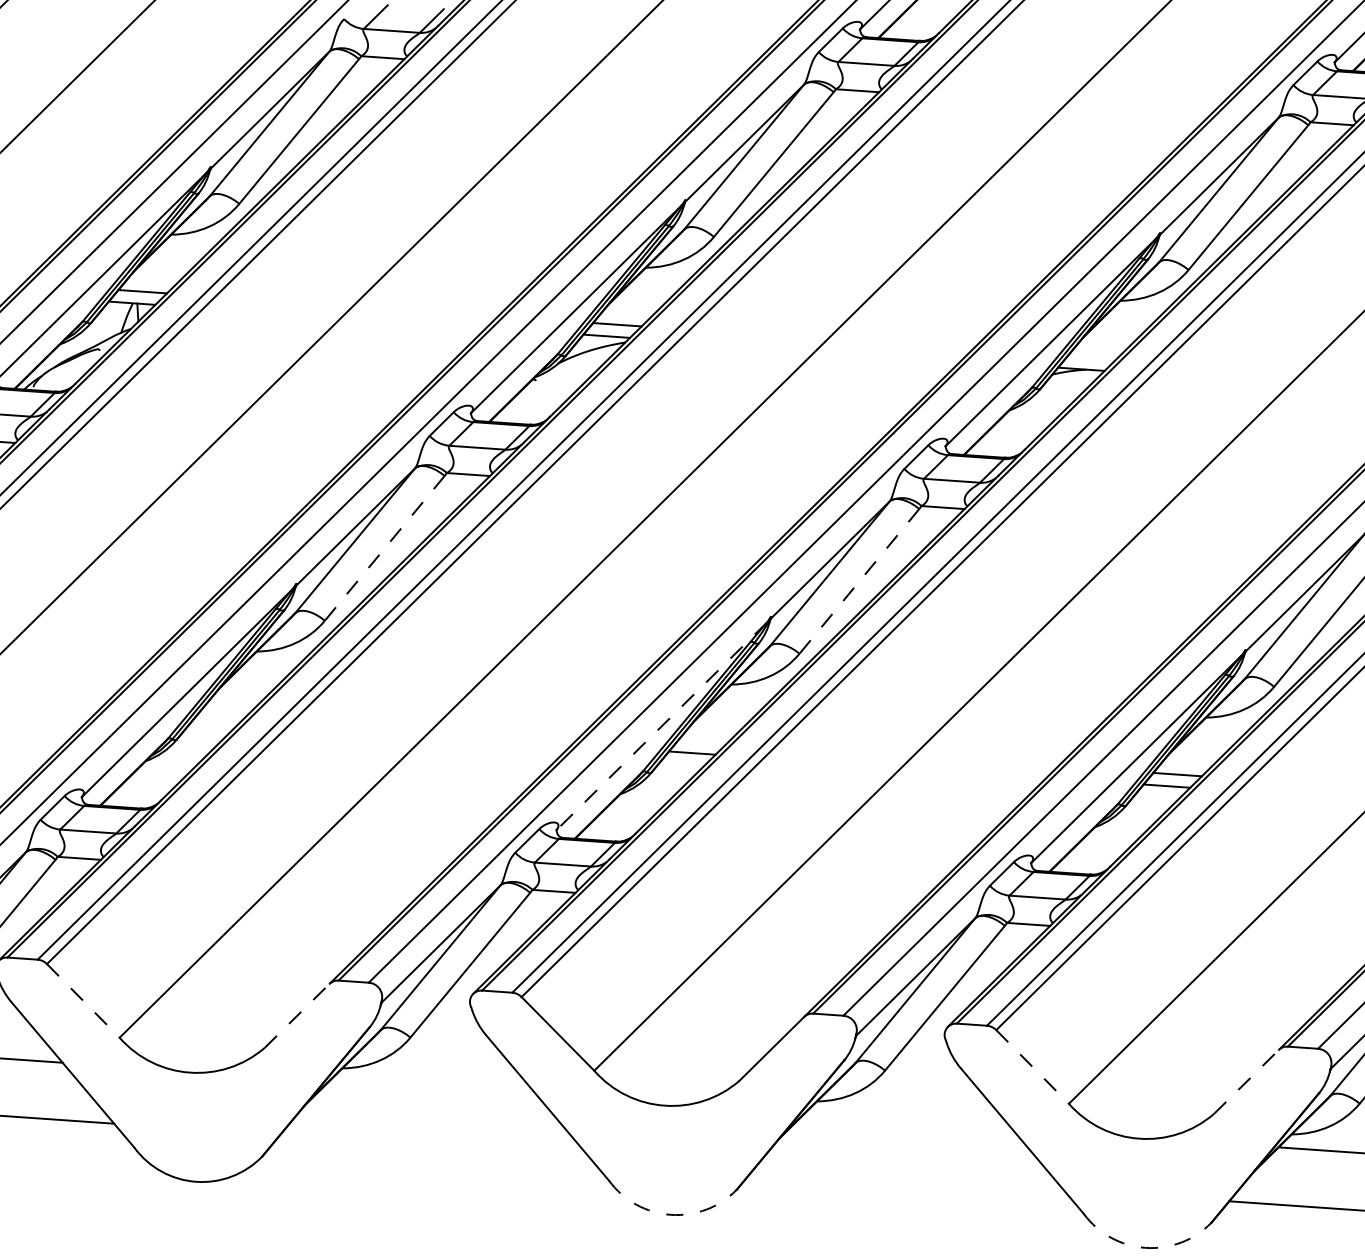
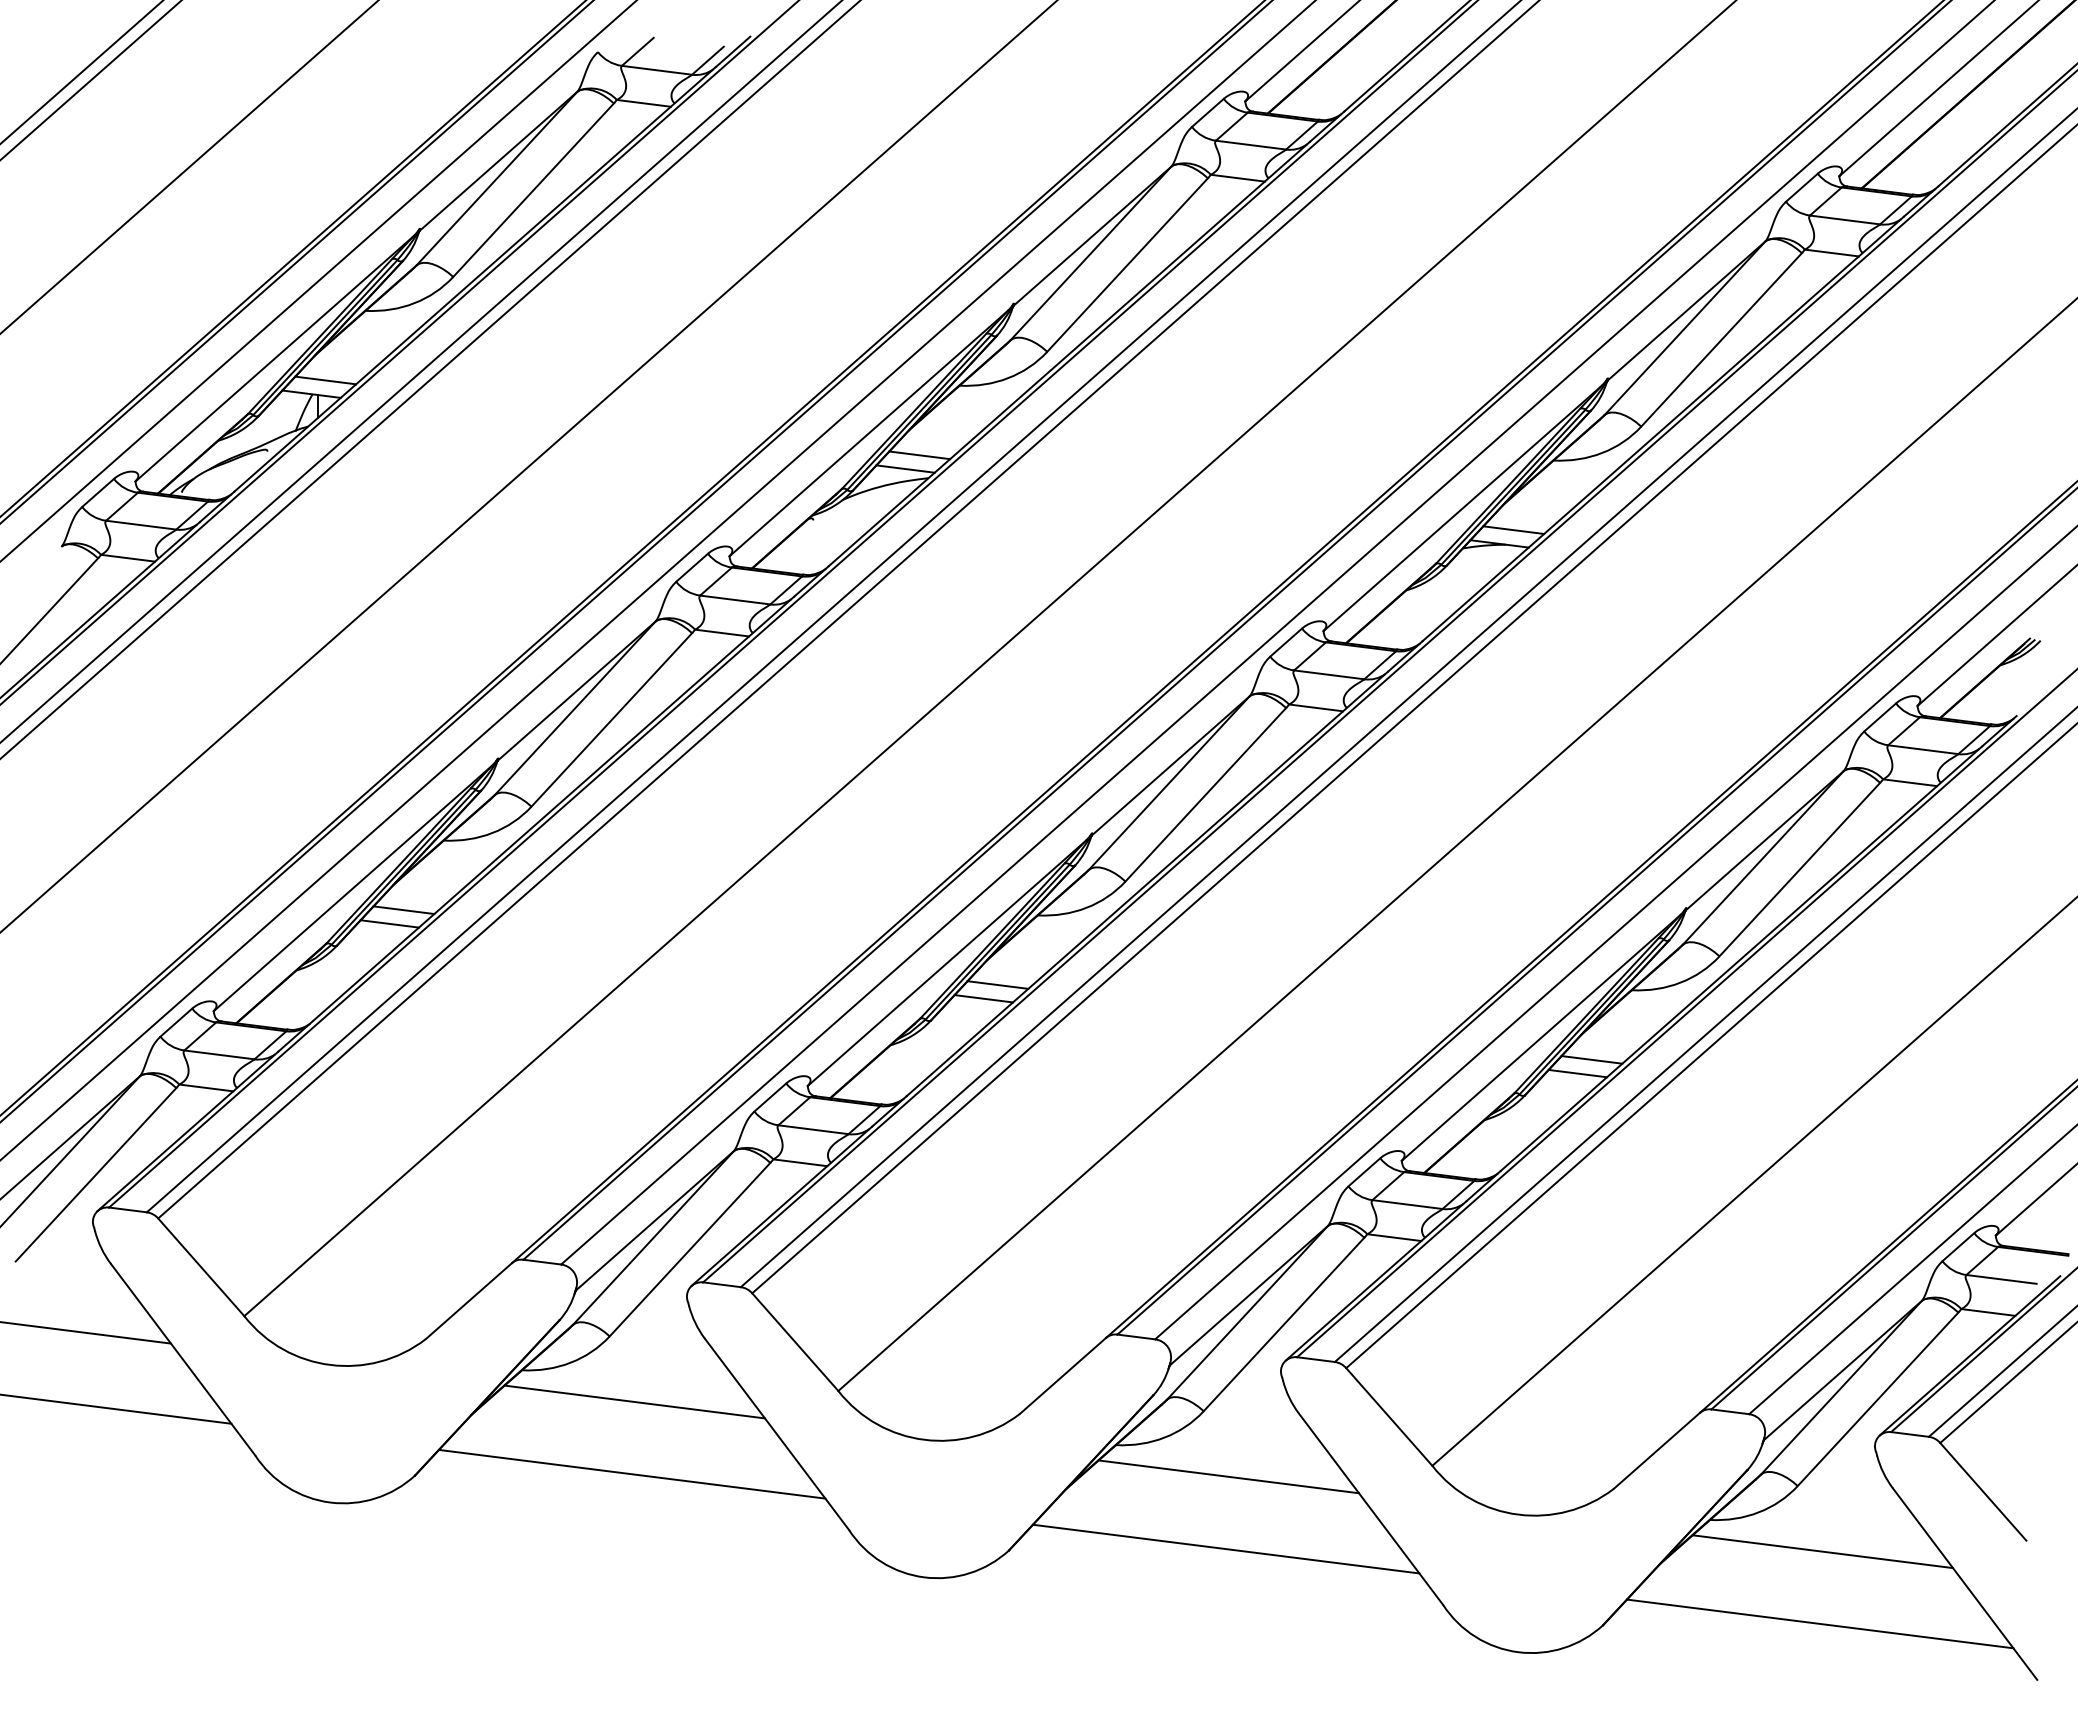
line: (1091, 358) -> (1513, 530), added
line: (384, 548) -> (611, 720), dashed -> solid
line: (859, 581) -> (1205, 795), dashed -> solid
line: (227, 708) -> (403, 910), added
line: (217, 719) -> (389, 923), added
line: (661, 726) -> (946, 963), dashed -> solid
line: (702, 741) -> (997, 984), added
line: (83, 1001) -> (201, 1267), dashed -> solid
line: (297, 1015) -> (469, 1300), dashed -> solid
line: (1032, 1067) -> (1389, 1417), dashed -> solid
line: (1246, 1081) -> (1657, 1450), dashed -> solid
line: (433, 1088) -> (634, 1401), added
line: (907, 1121) -> (1228, 1476), added
line: (433, 1145) -> (631, 1473), added
line: (908, 1178) -> (1225, 1548), added
arc: (670, 1214) -> (924, 1577), dashed -> solid
arc: (1145, 1248) -> (1518, 1652), dashed -> solid

